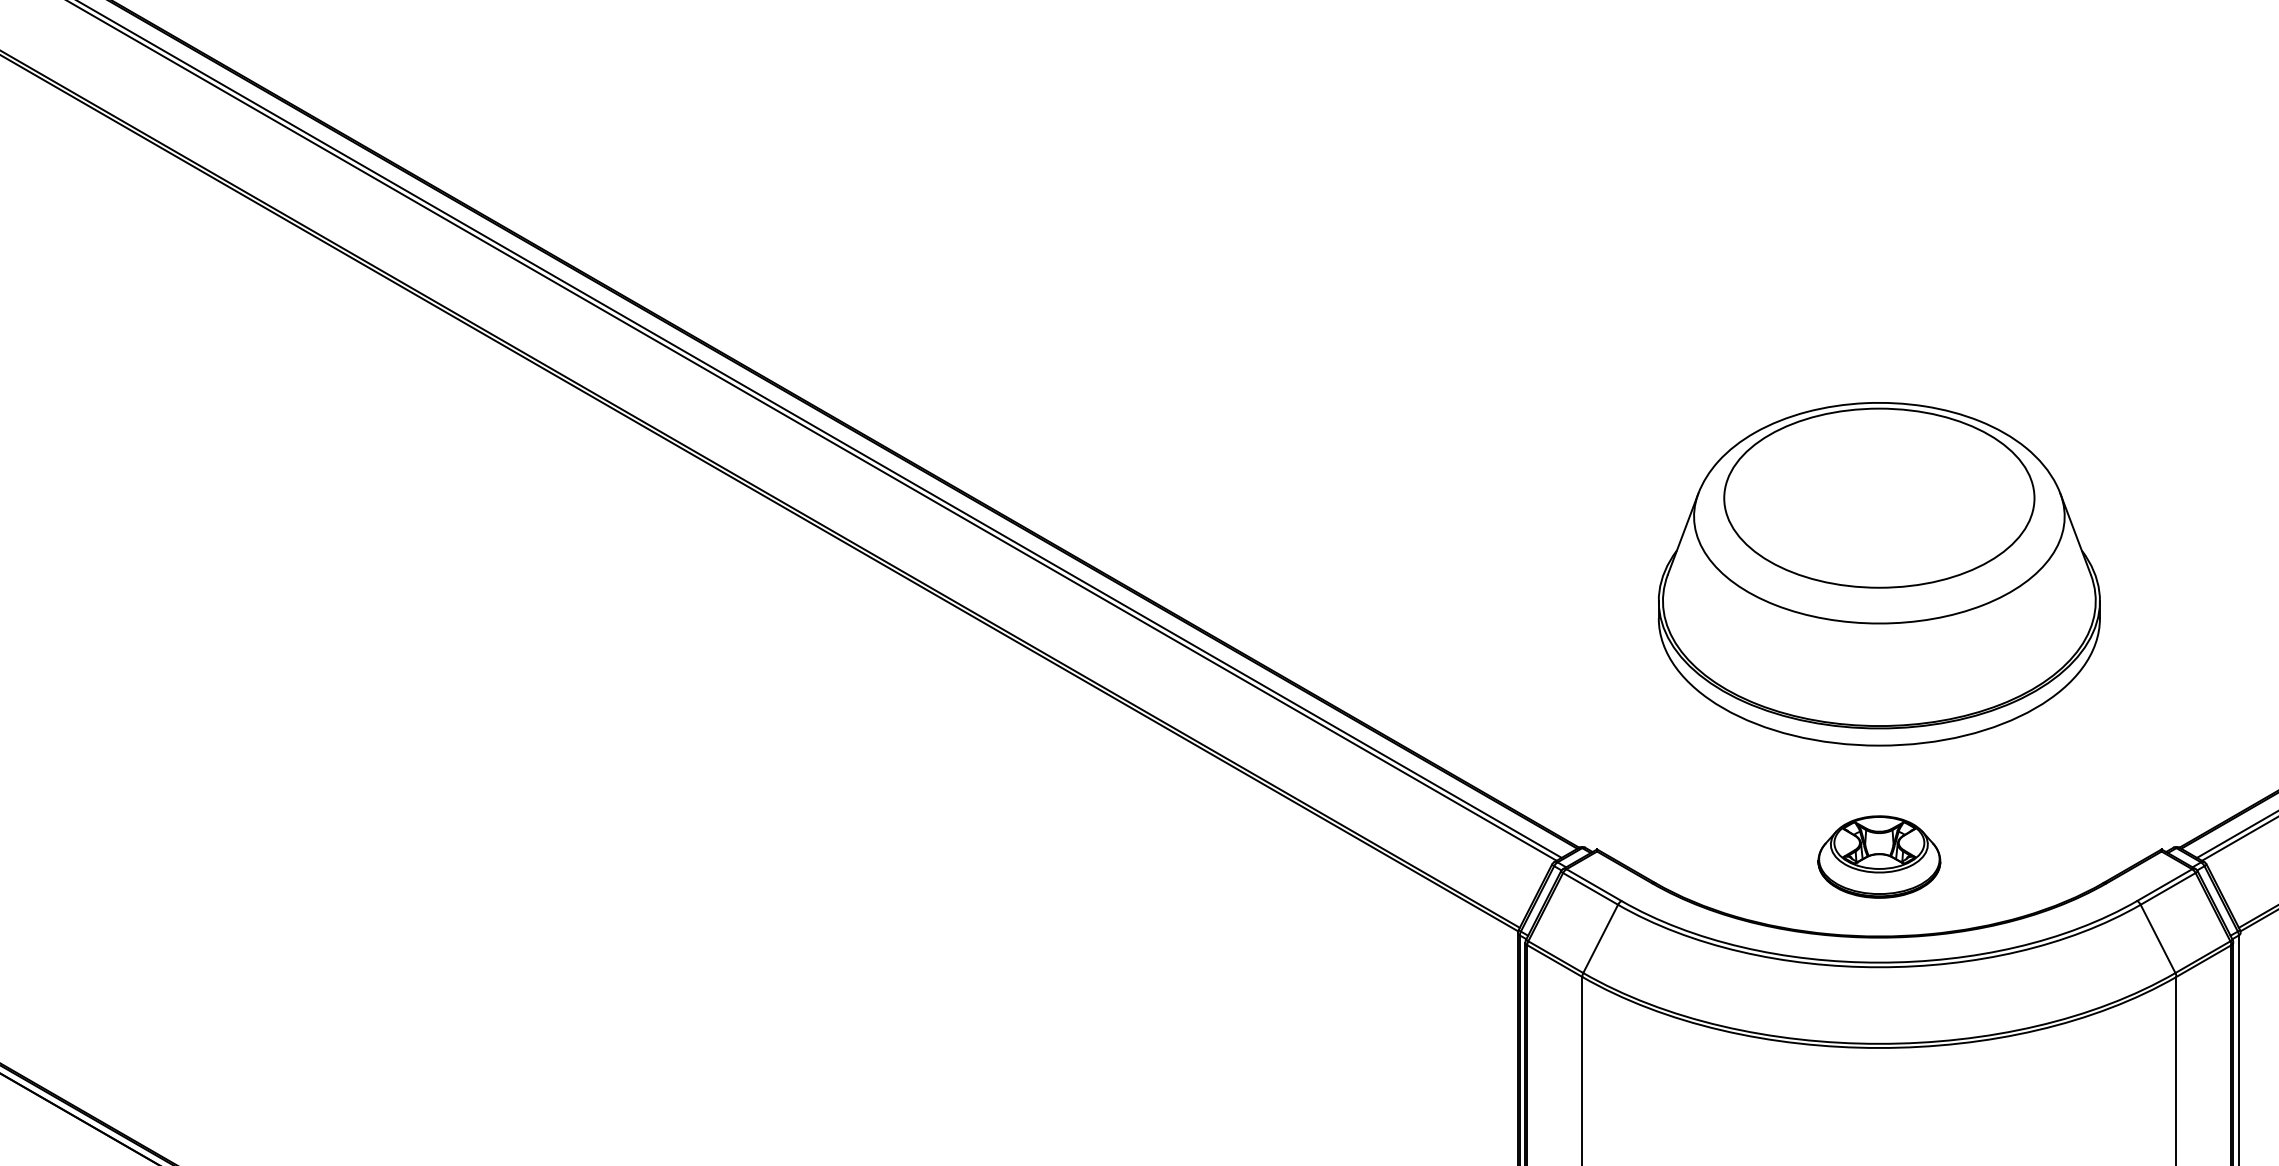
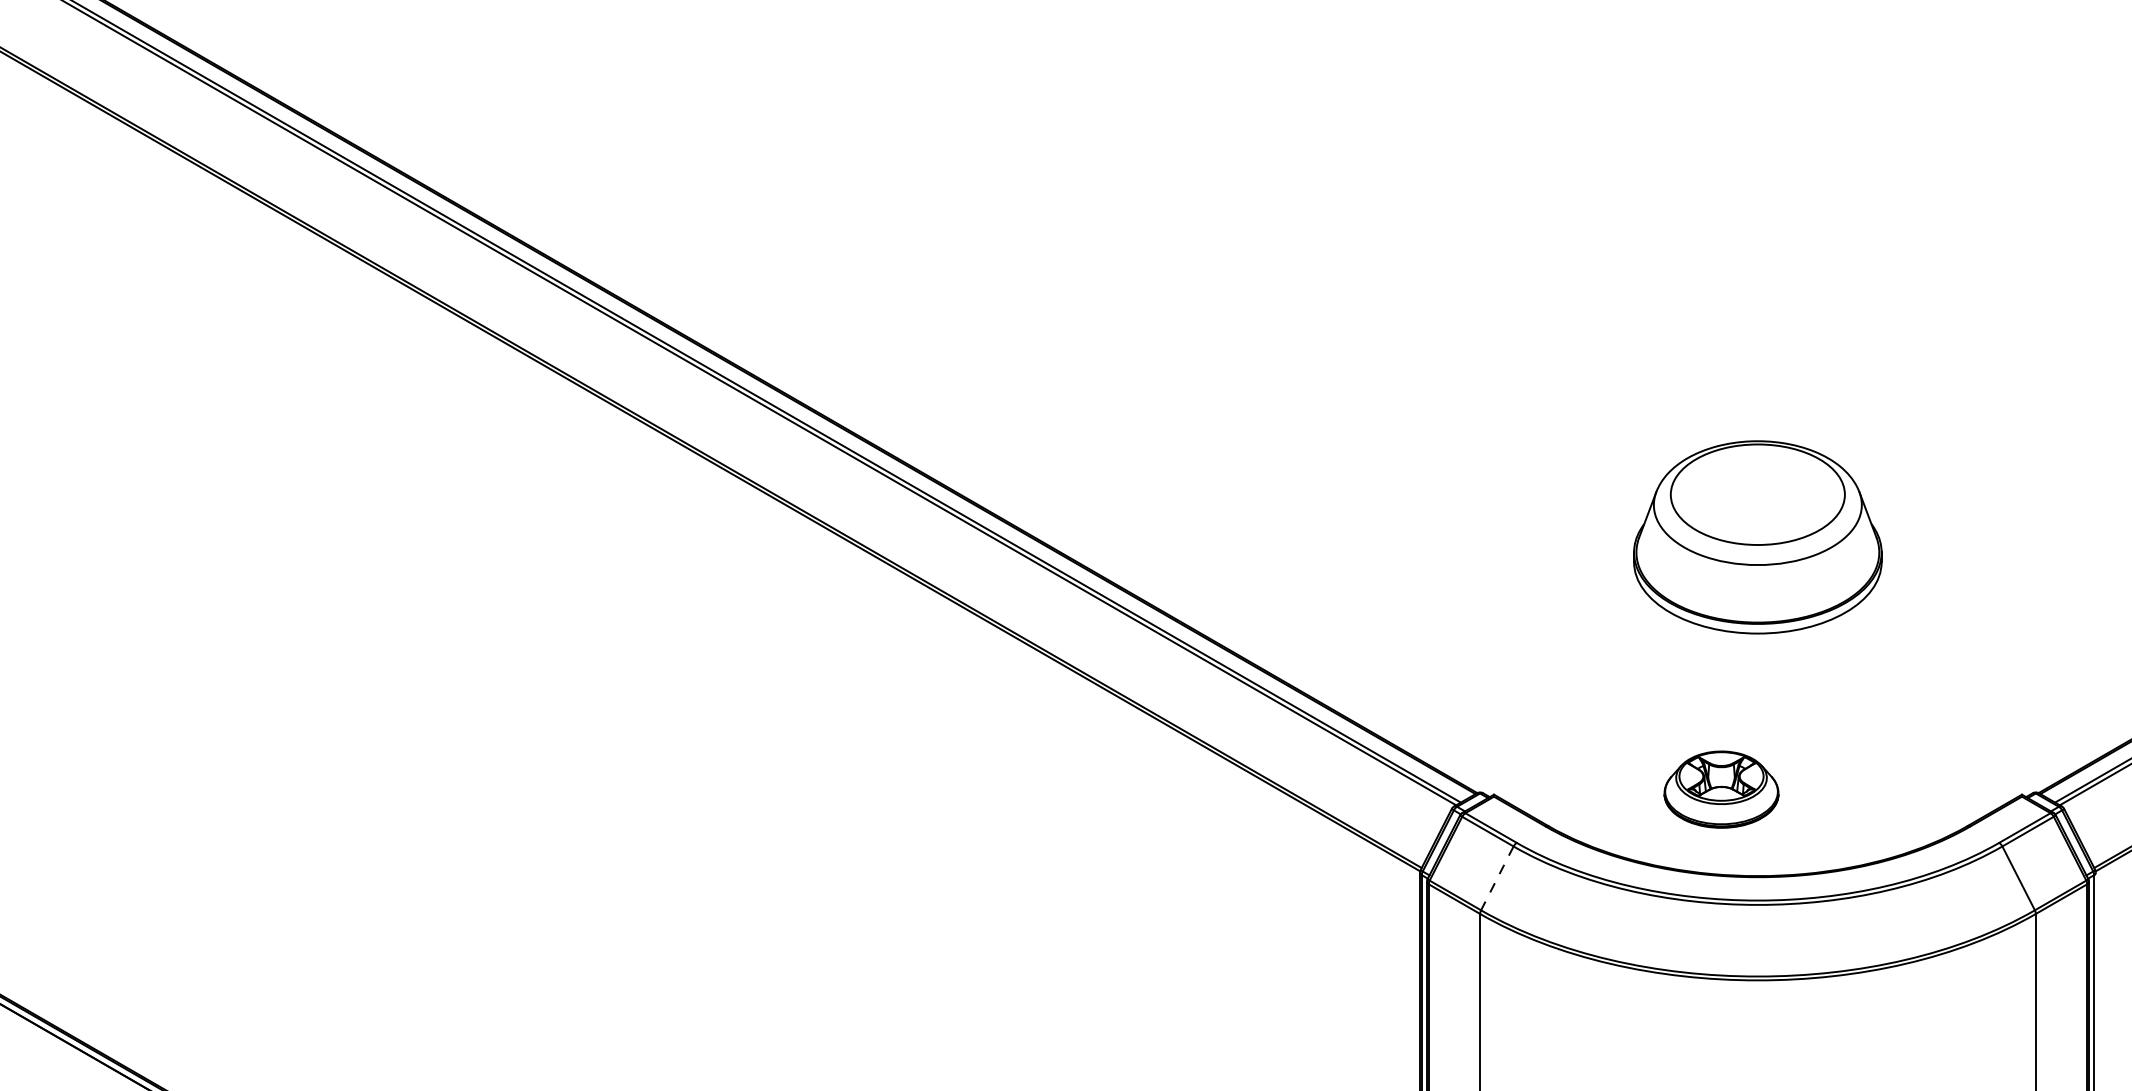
part: (1878, 574) -> (1757, 537), size x0.6
part: (1879, 856) -> (1721, 789), moved
line: (1600, 939) -> (1497, 878), solid -> dashed

